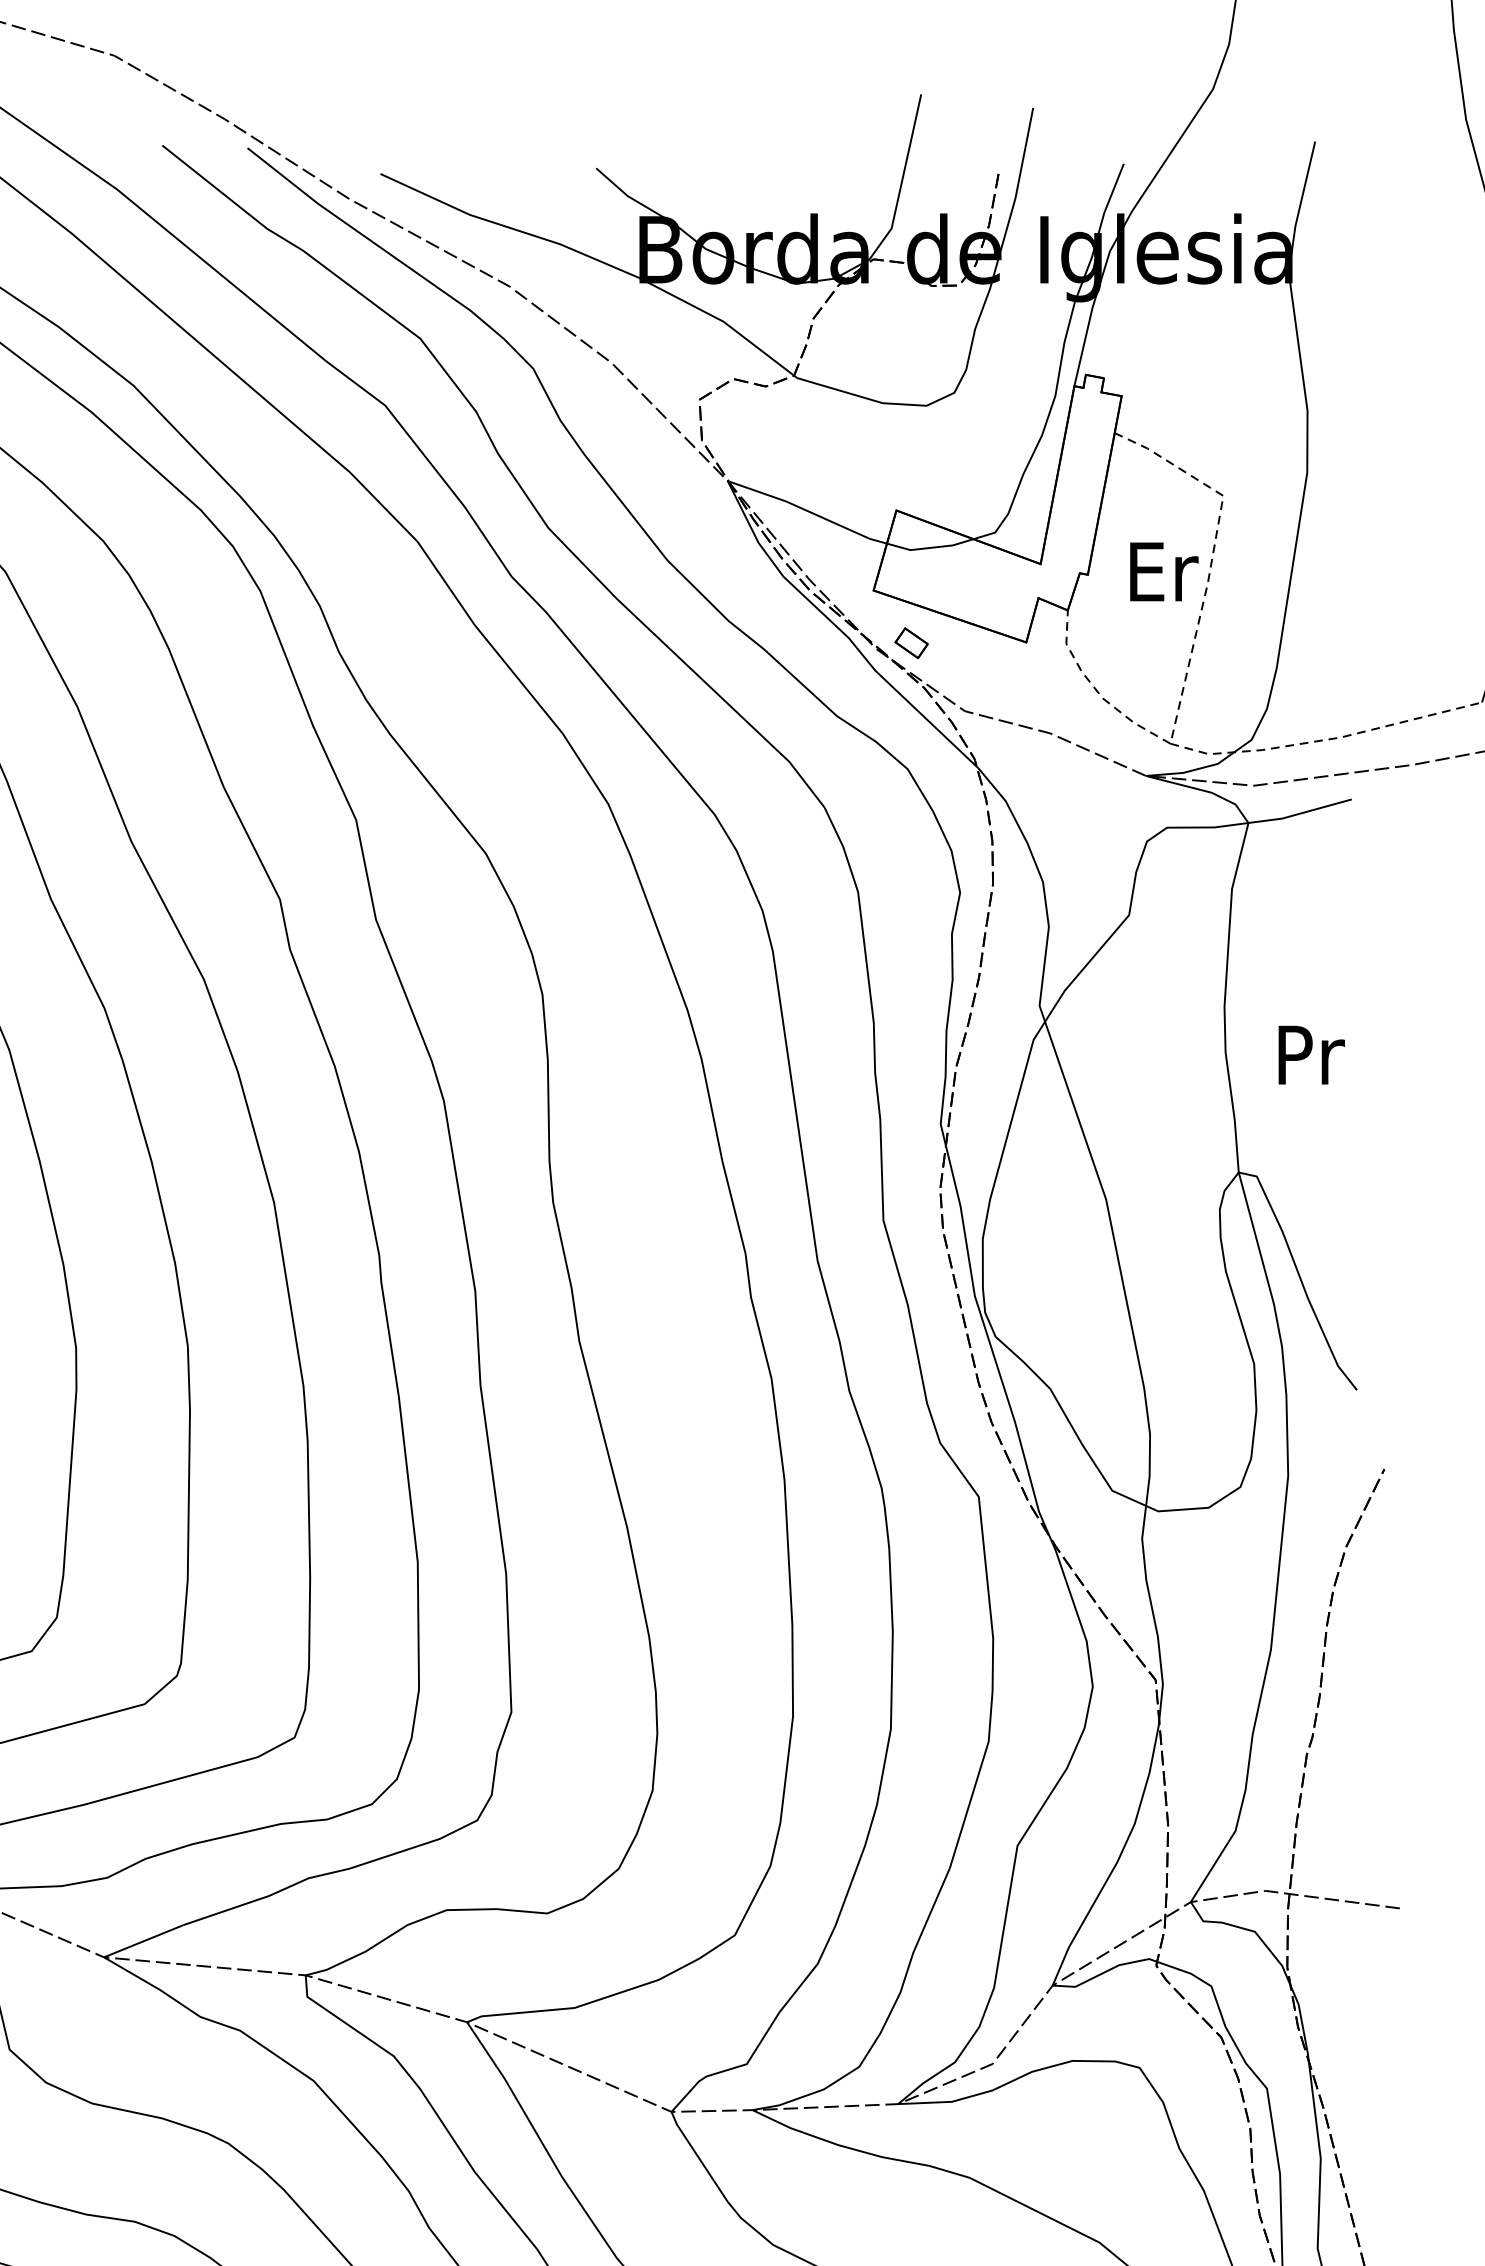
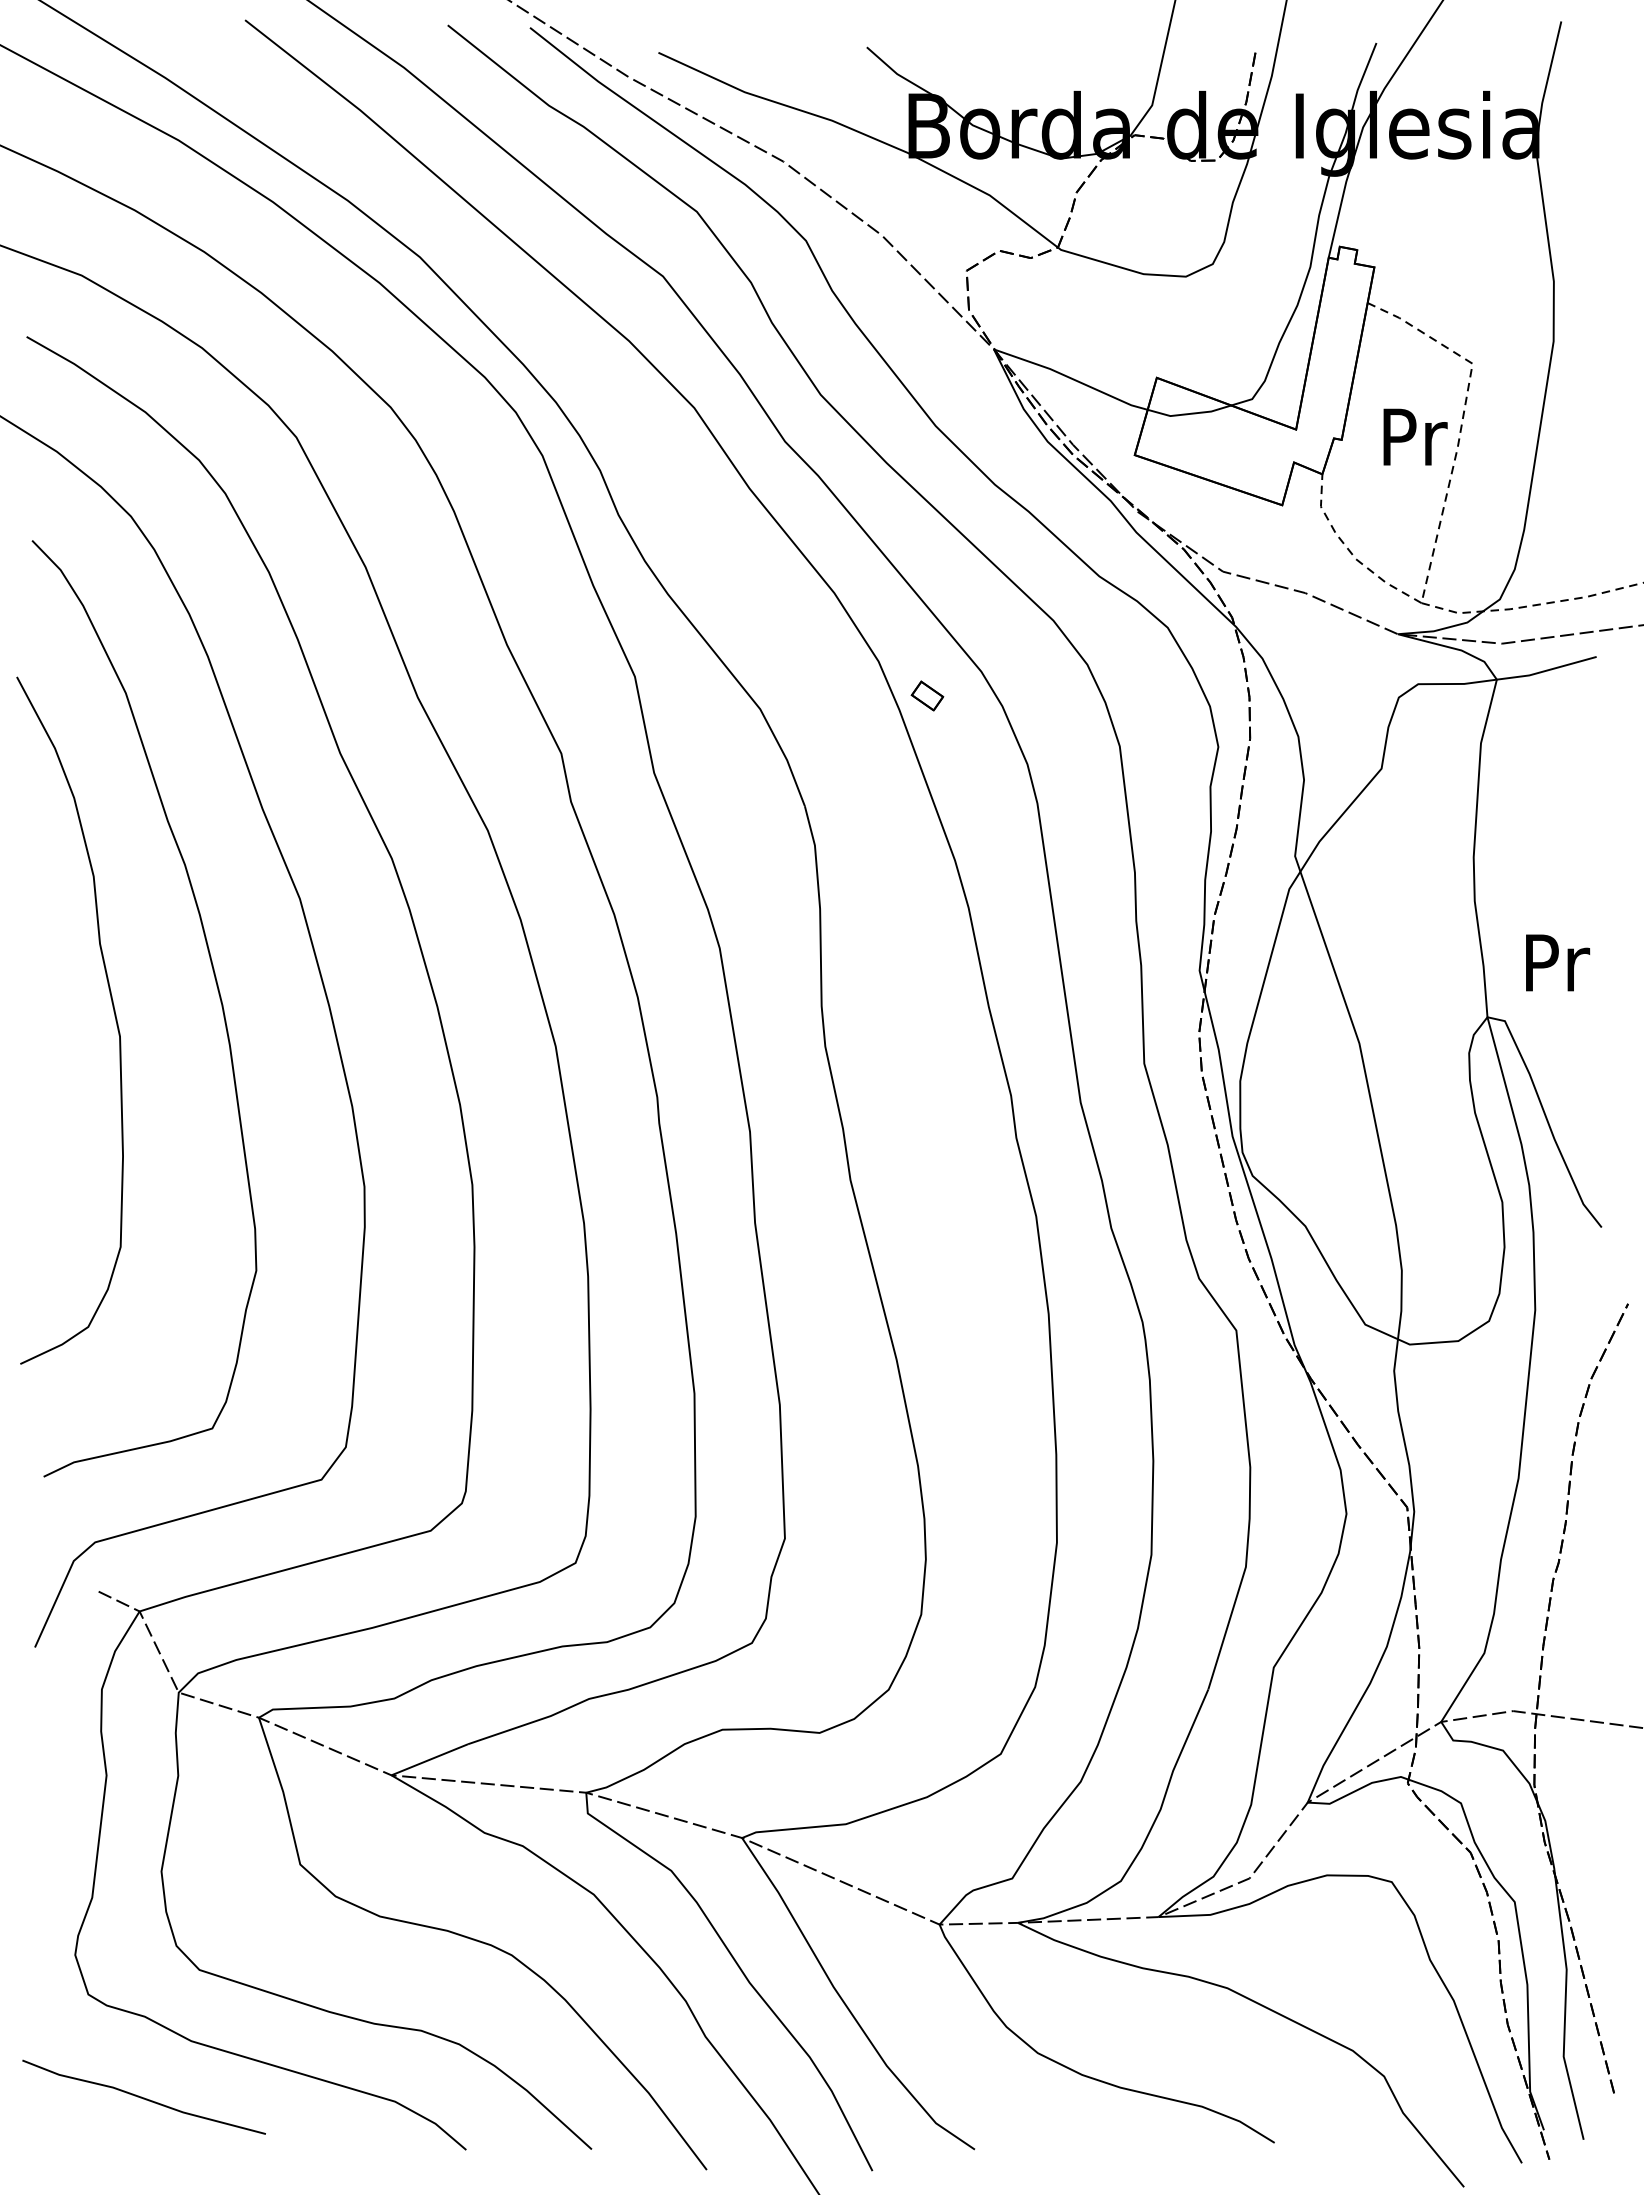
text: (1164, 571) -> (1415, 436), Er -> Pr
part: (911, 642) -> (927, 695), moved
text: (1312, 1054) -> (1558, 962), moved

